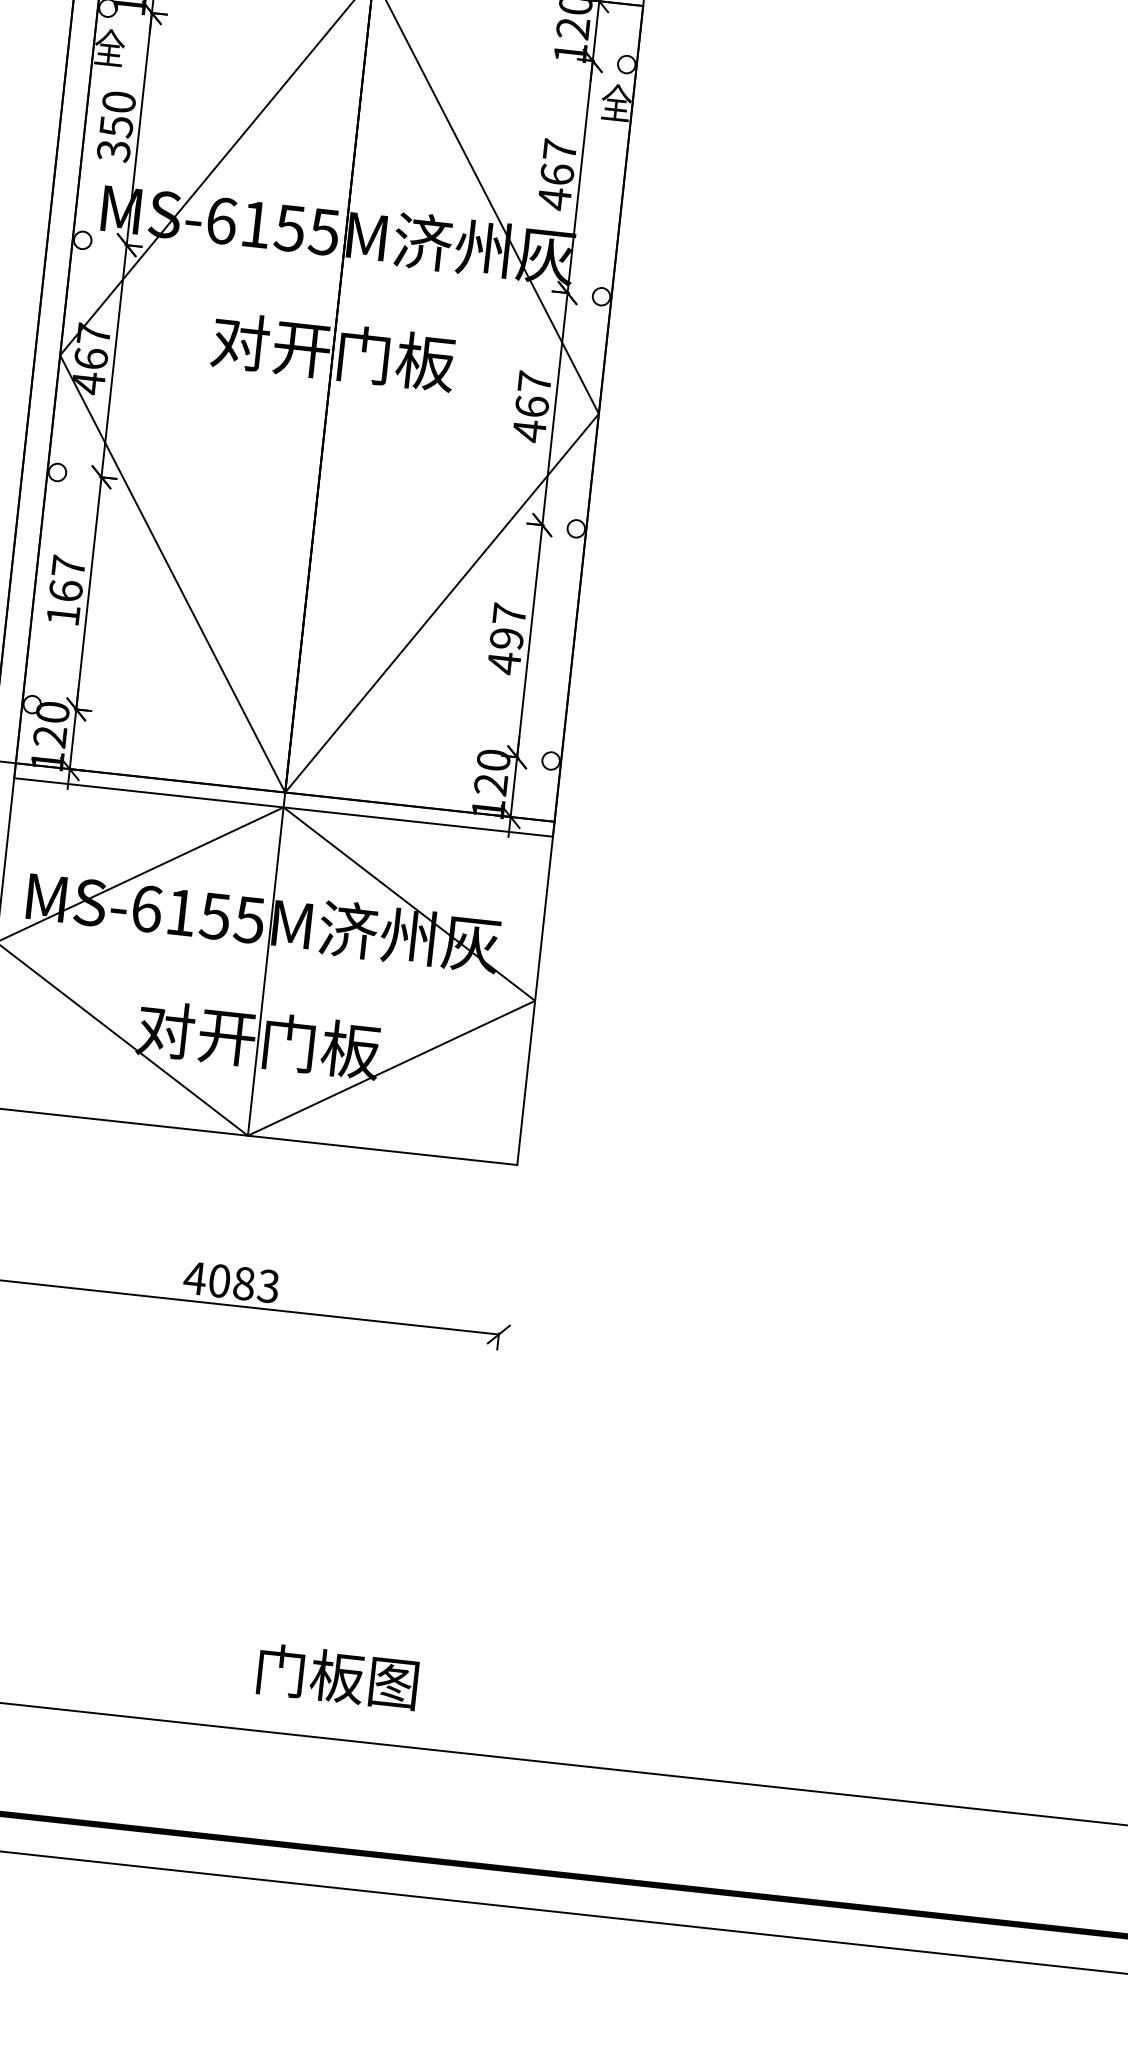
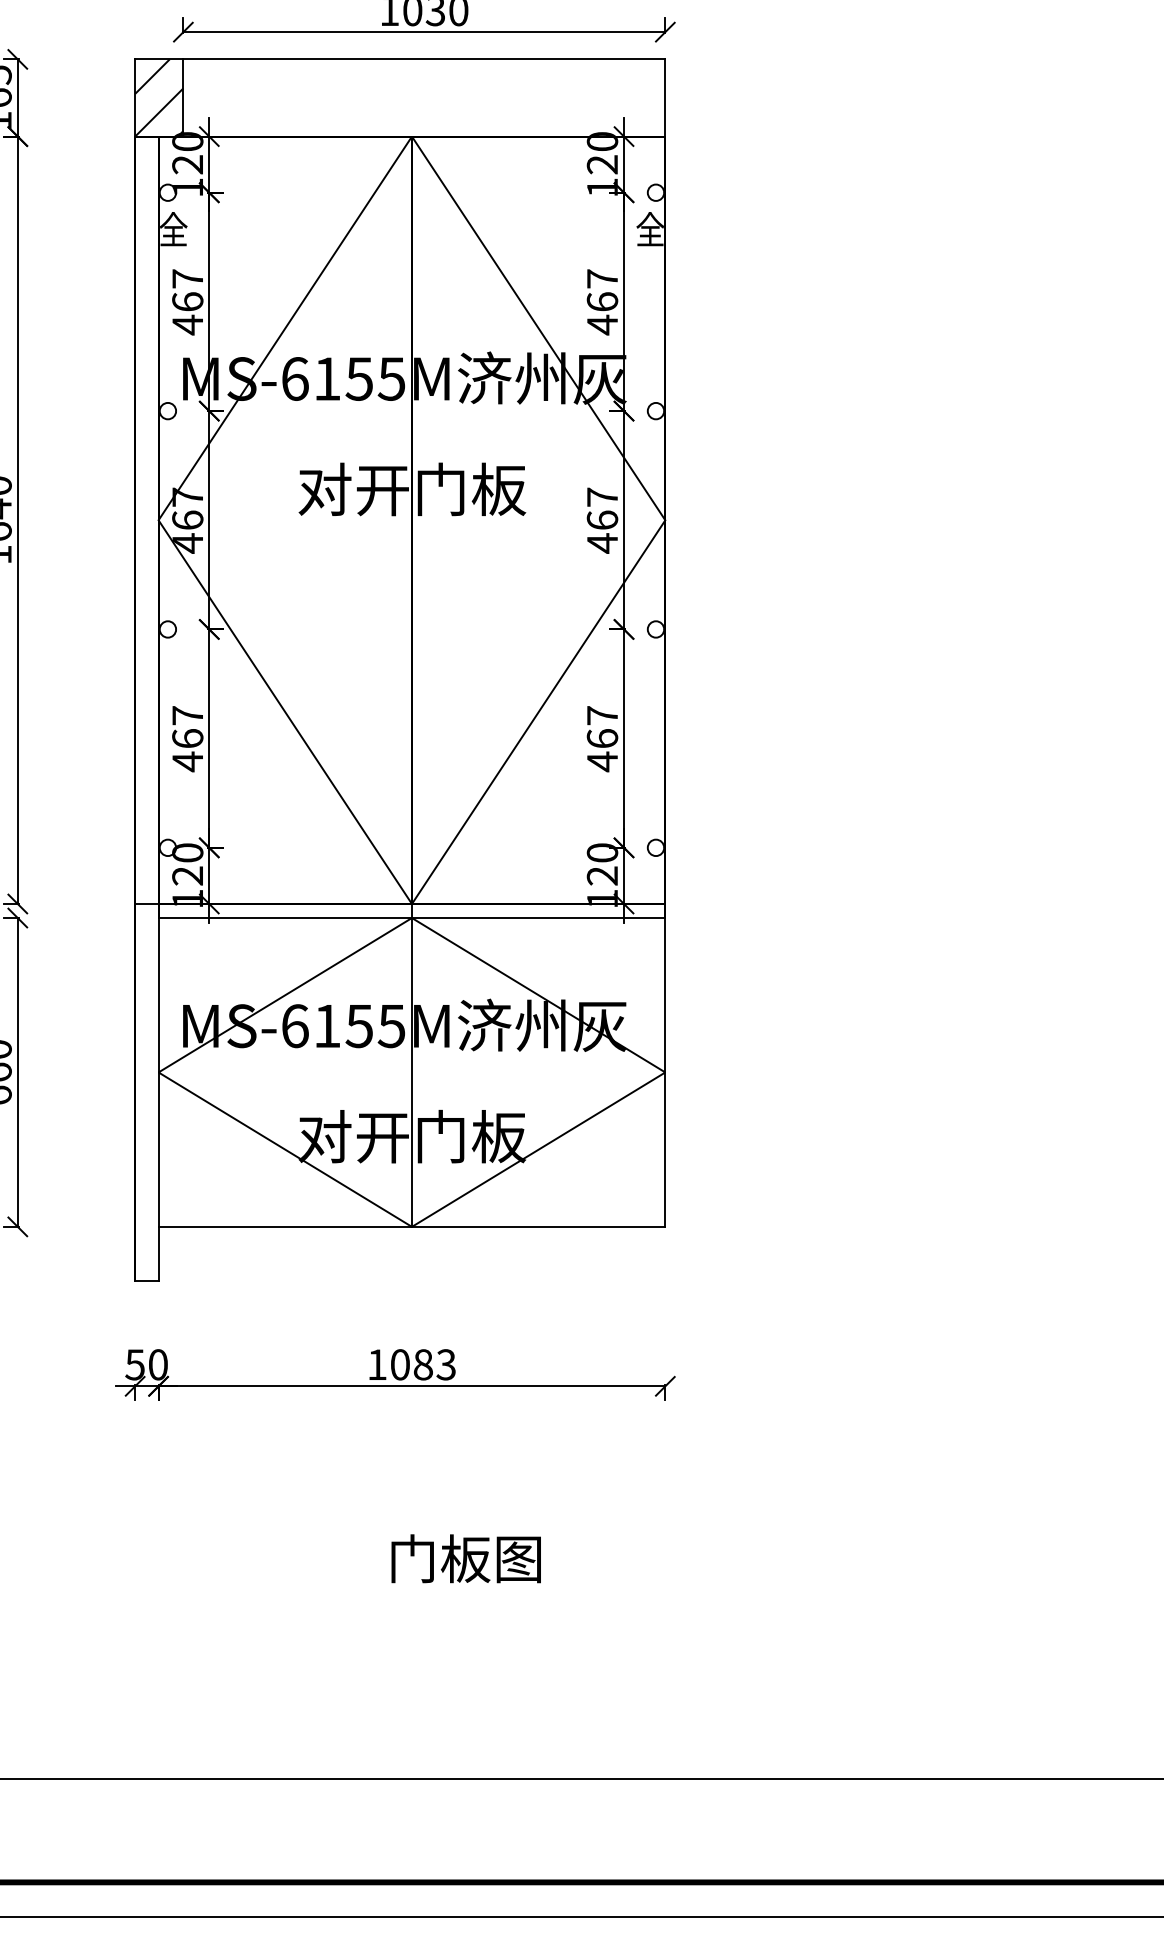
text: (116, 127) -> (187, 302), 350 -> 467
text: (63, 615) -> (187, 761), 167 -> 467
text: (506, 638) -> (602, 738), 497 -> 467
text: (194, 1277) -> (376, 1364), 4083 -> 1083
text: (337, 1676) -> (465, 1558), moved

